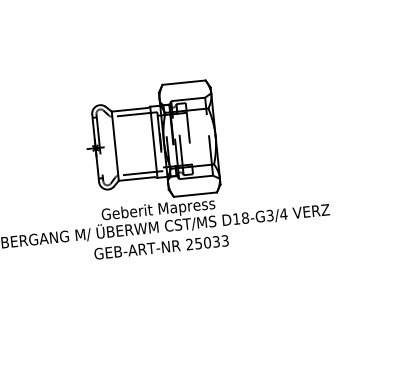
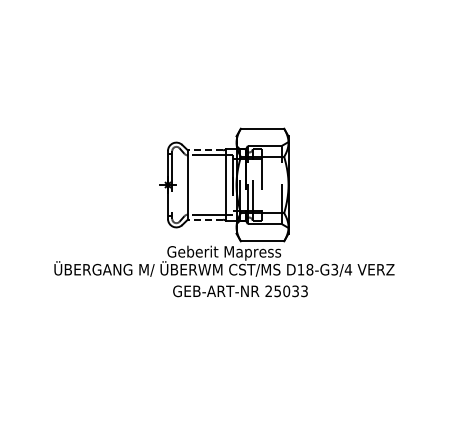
line: (129, 110) -> (205, 150), solid -> dashed
line: (136, 178) -> (205, 219), solid -> dashed
text: (161, 247) -> (240, 291), moved

